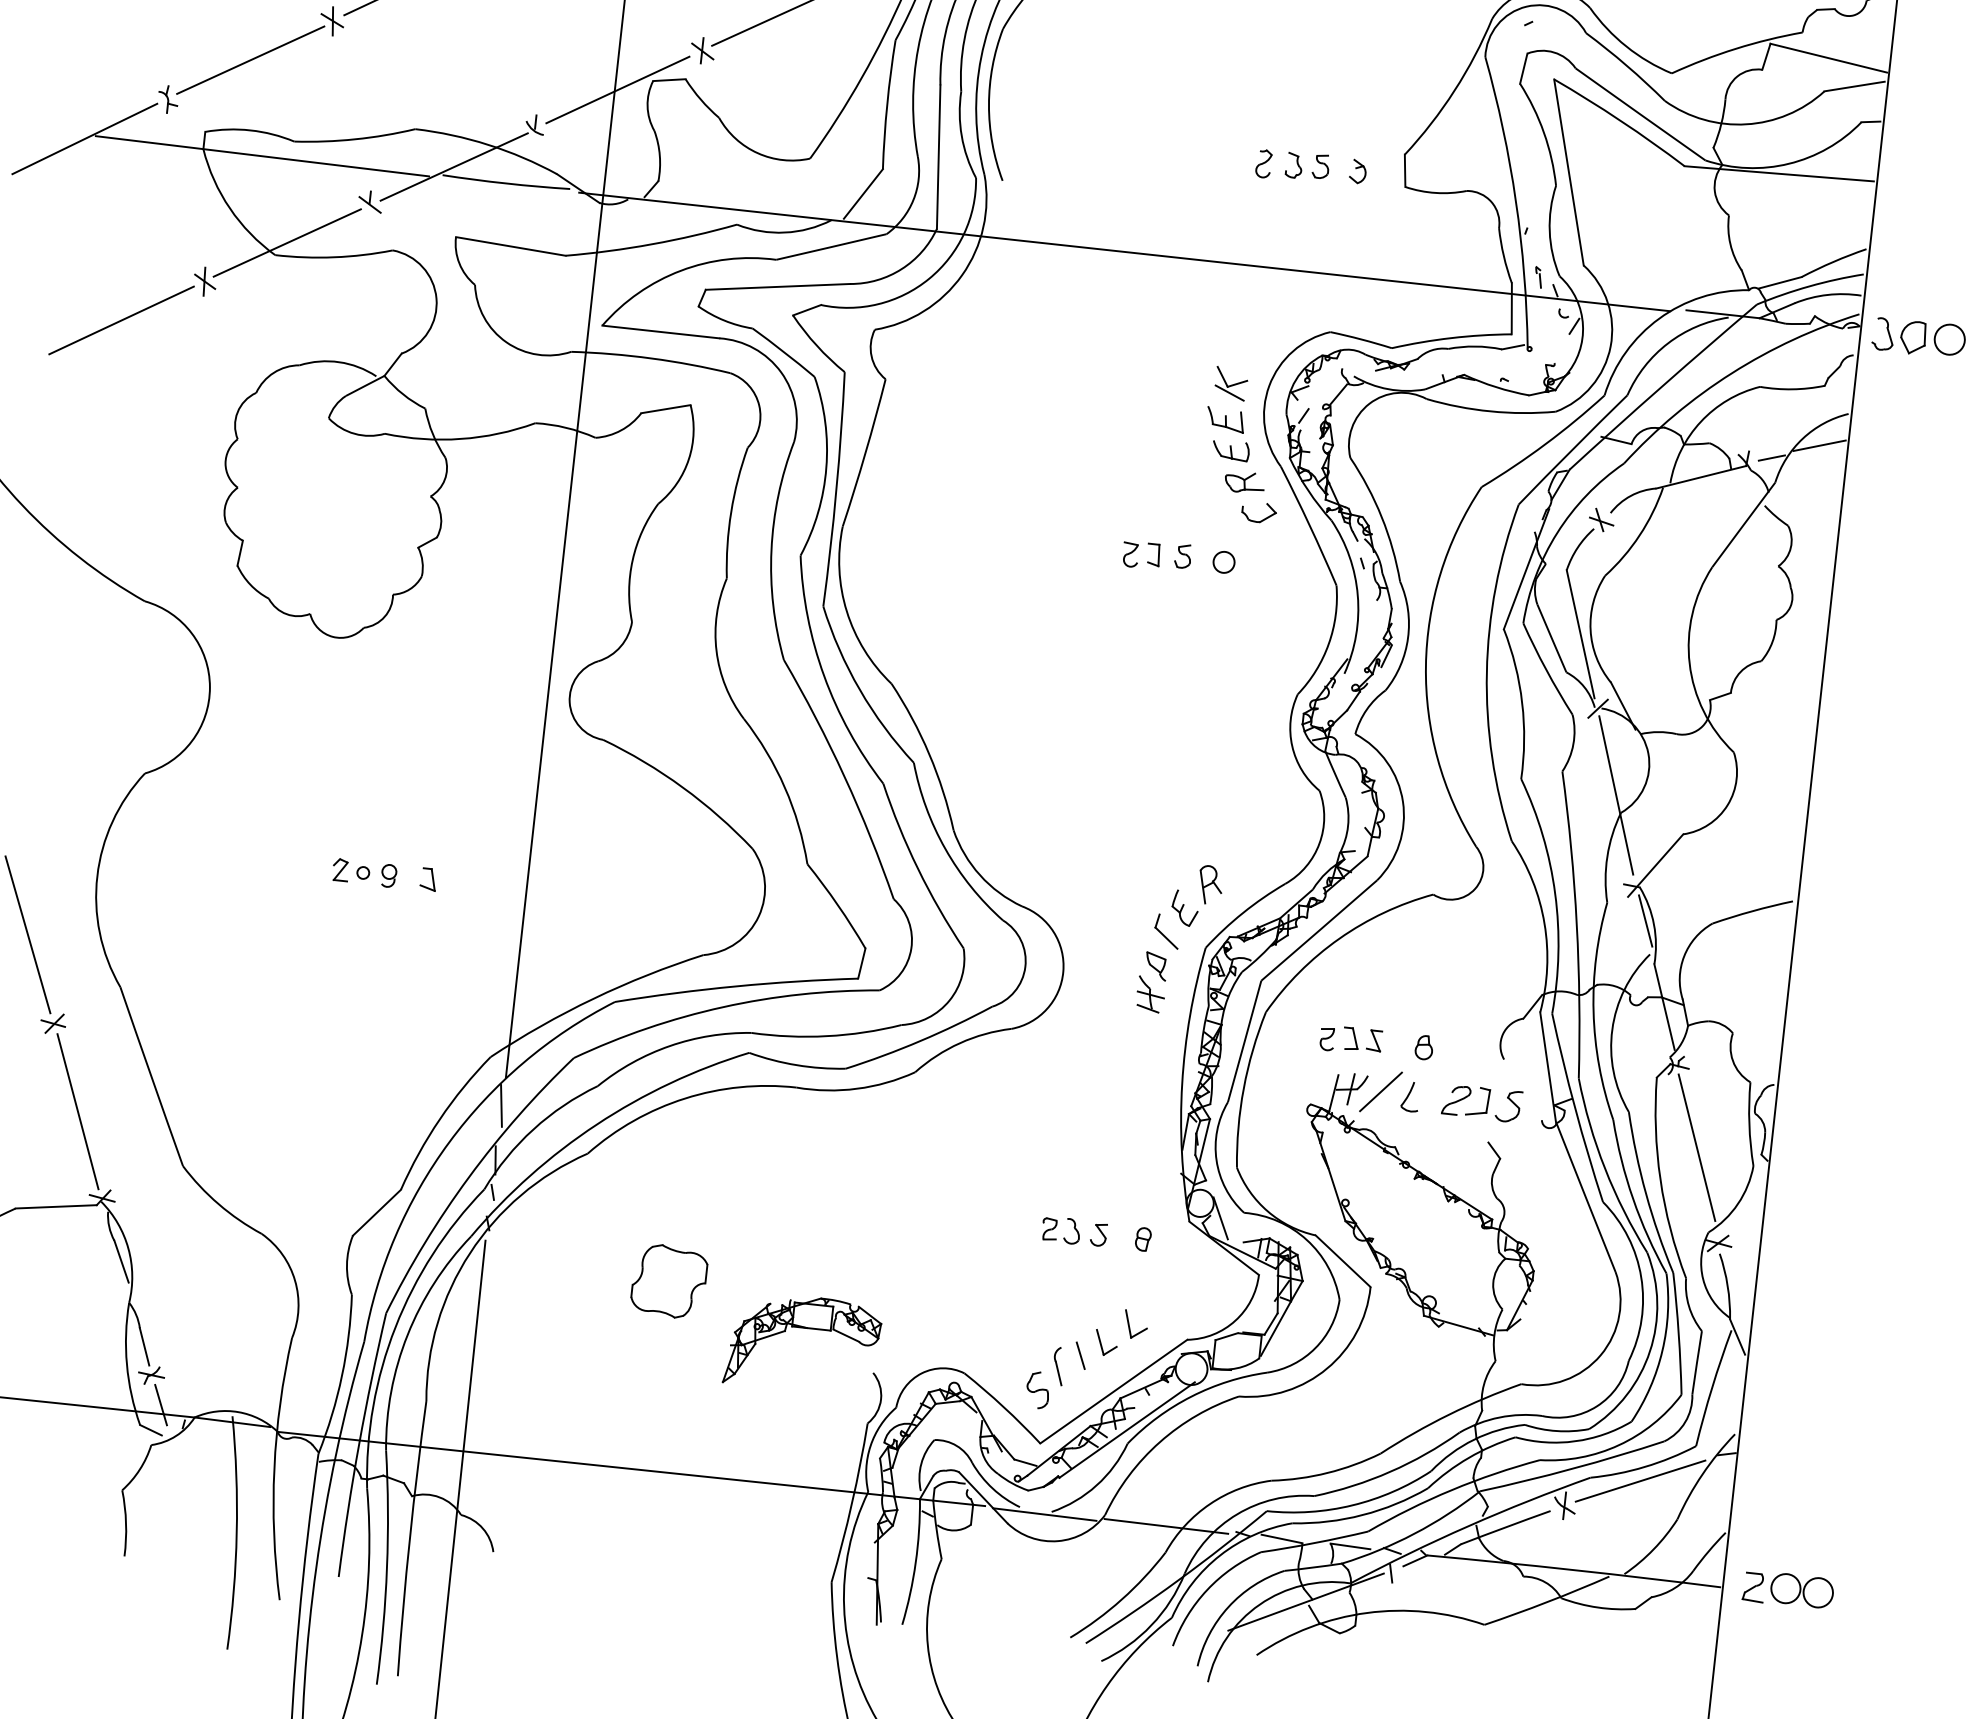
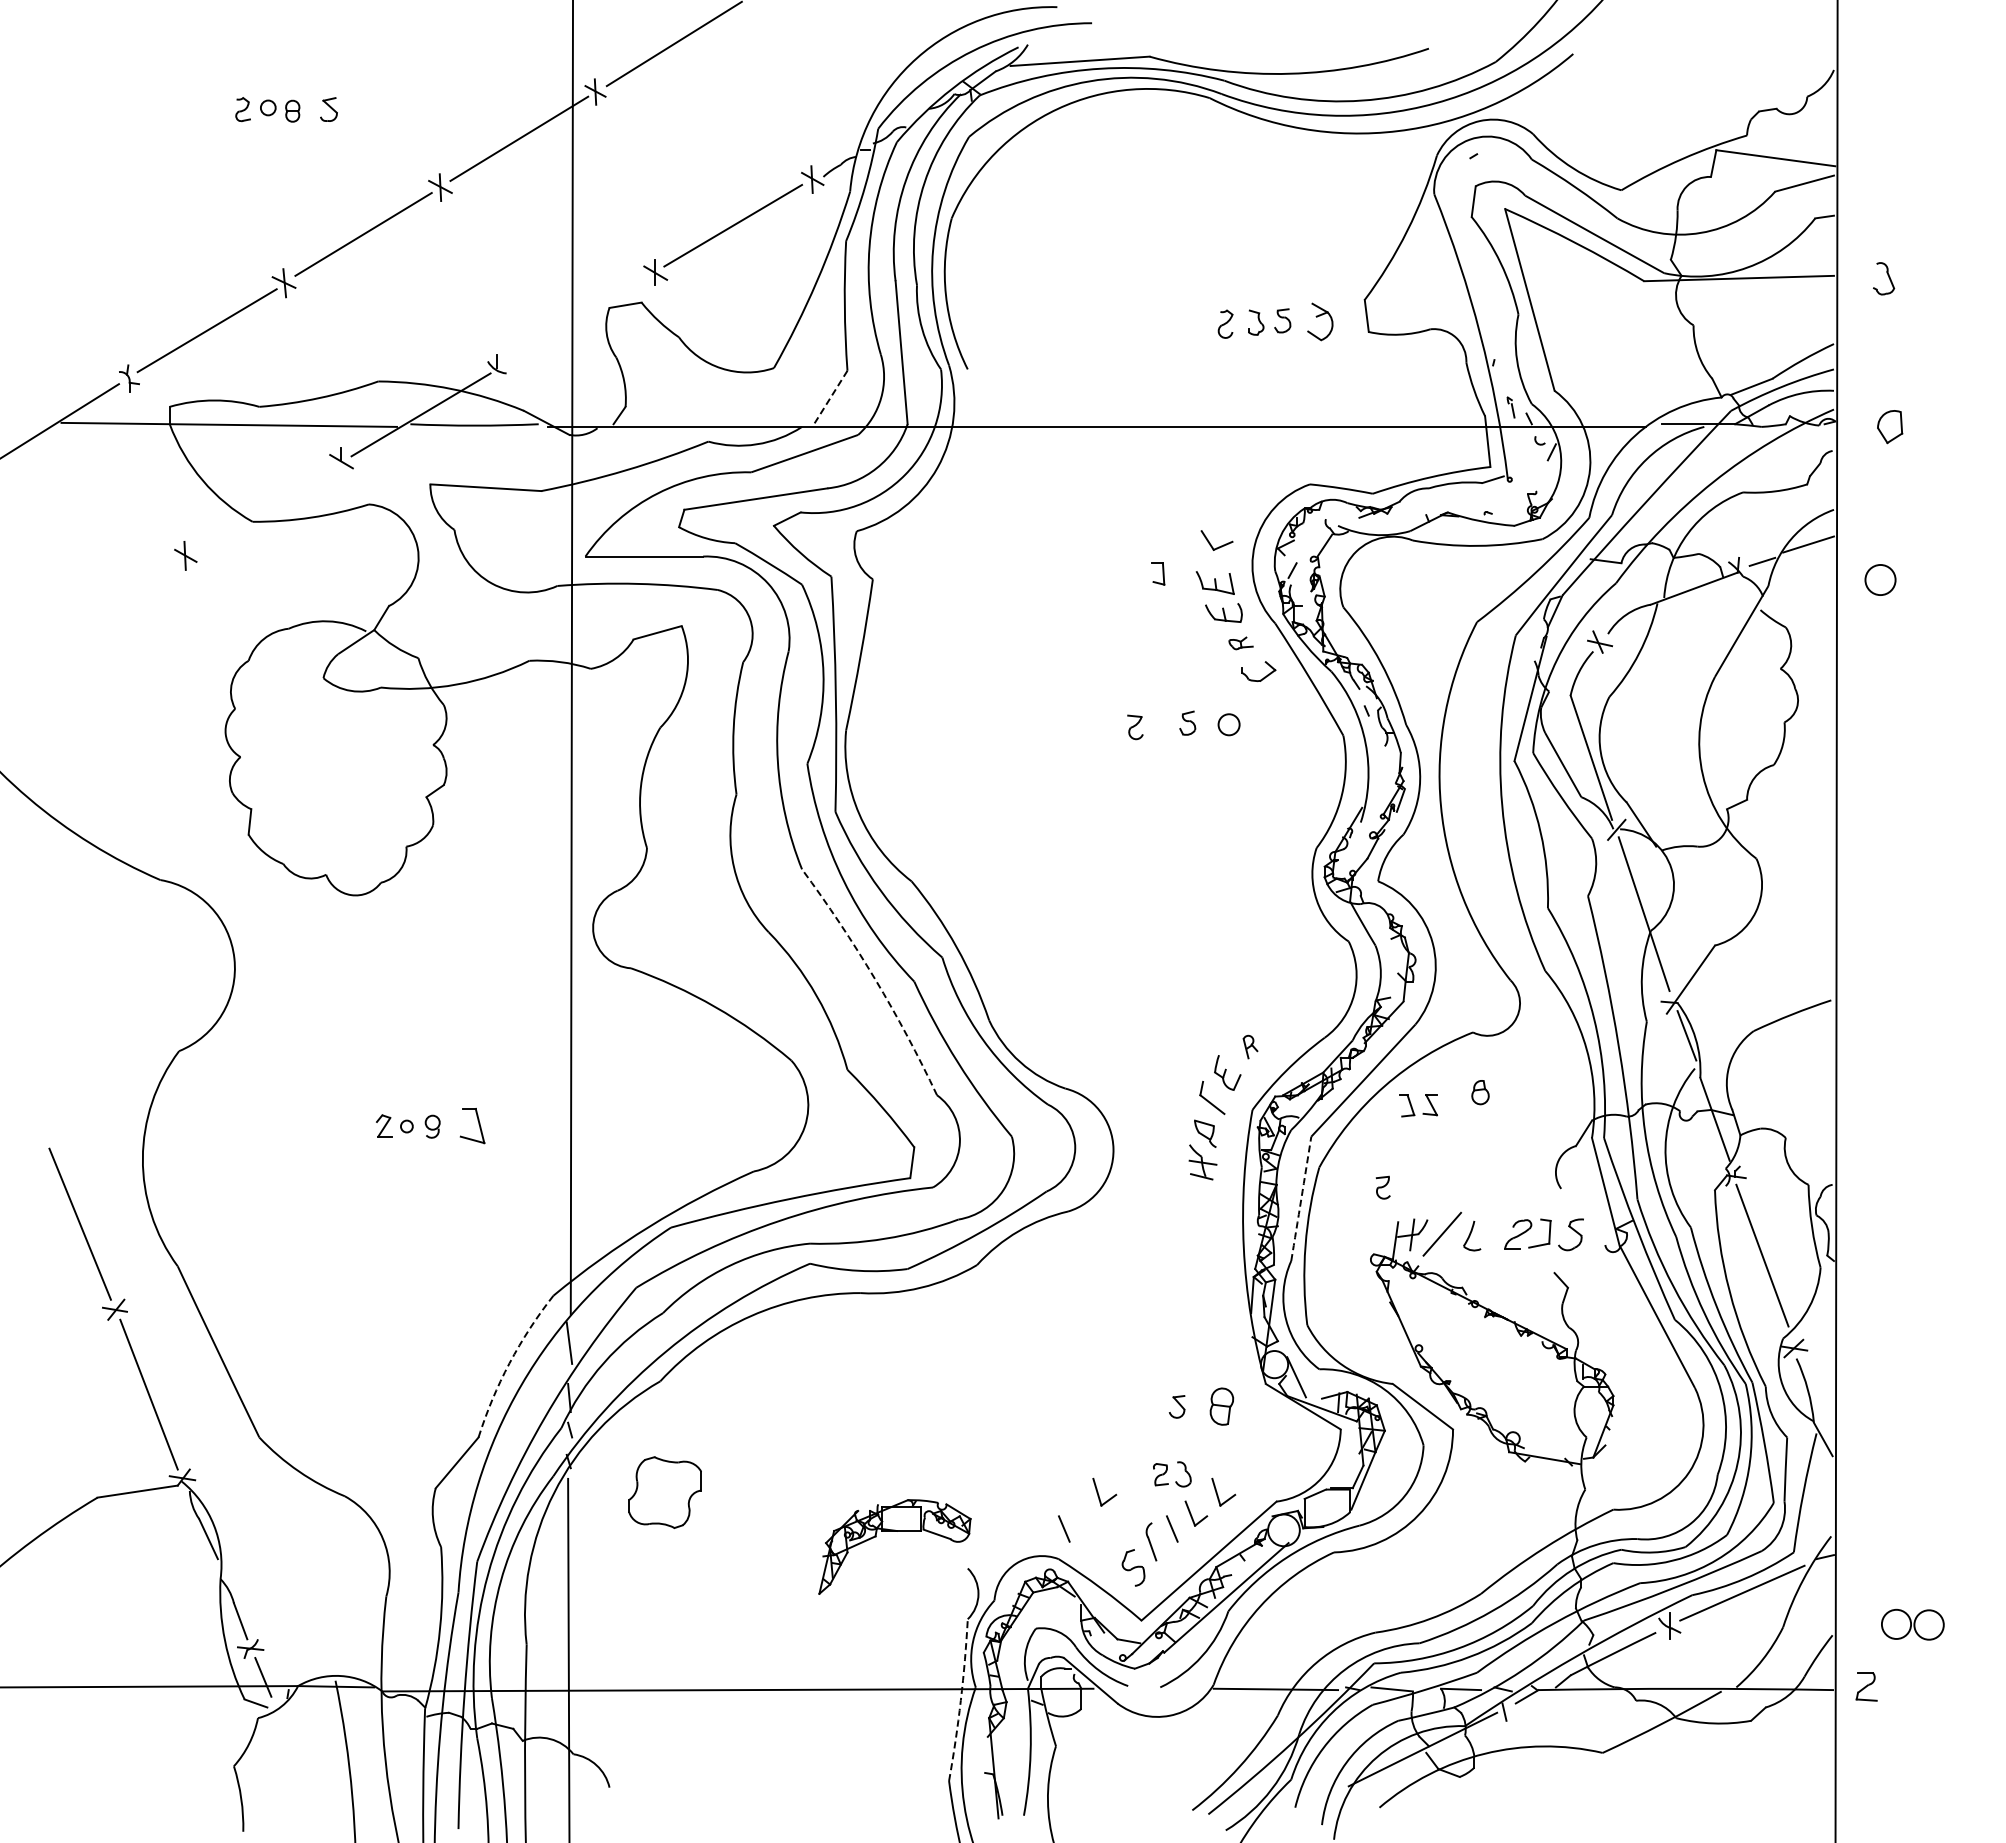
line: (616, 89) -> (574, 320), removed
part: (1357, 171) -> (1319, 321), size x1.6
line: (863, 193) -> (830, 397), solid -> dashed
line: (286, 242) -> (262, 508), removed
line: (121, 319) -> (106, 602), removed
part: (1883, 334) -> (1884, 278), moved
circle: (1949, 339) -> (1880, 579), moved
line: (1229, 392) -> (1216, 555), removed
part: (1244, 482) -> (1240, 643), size x0.6
part: (1153, 554) -> (1158, 573), moved
arc: (845, 777) -> (875, 979), solid -> dashed
part: (428, 879) -> (472, 1125), size x1.6
part: (1210, 884) -> (1250, 1046), size x0.6
part: (1356, 1040) -> (1412, 1106), moved
arc: (1244, 1041) -> (1301, 1198), solid -> dashed
part: (1424, 1047) -> (1480, 1092), moved
arc: (439, 1119) -> (509, 1363), solid -> dashed
part: (1061, 1230) -> (1172, 1474), moved
part: (1142, 1239) -> (1221, 1406), size x1.6
part: (668, 1281) -> (664, 1492), moved
part: (1017, 1311) -> (1104, 1491), added
line: (973, 1343) -> (1064, 1528), added
arc: (851, 1503) -> (960, 1700), solid -> dashed
line: (1044, 1514) -> (1153, 1690), removed
part: (1801, 1590) -> (1912, 1624), moved

